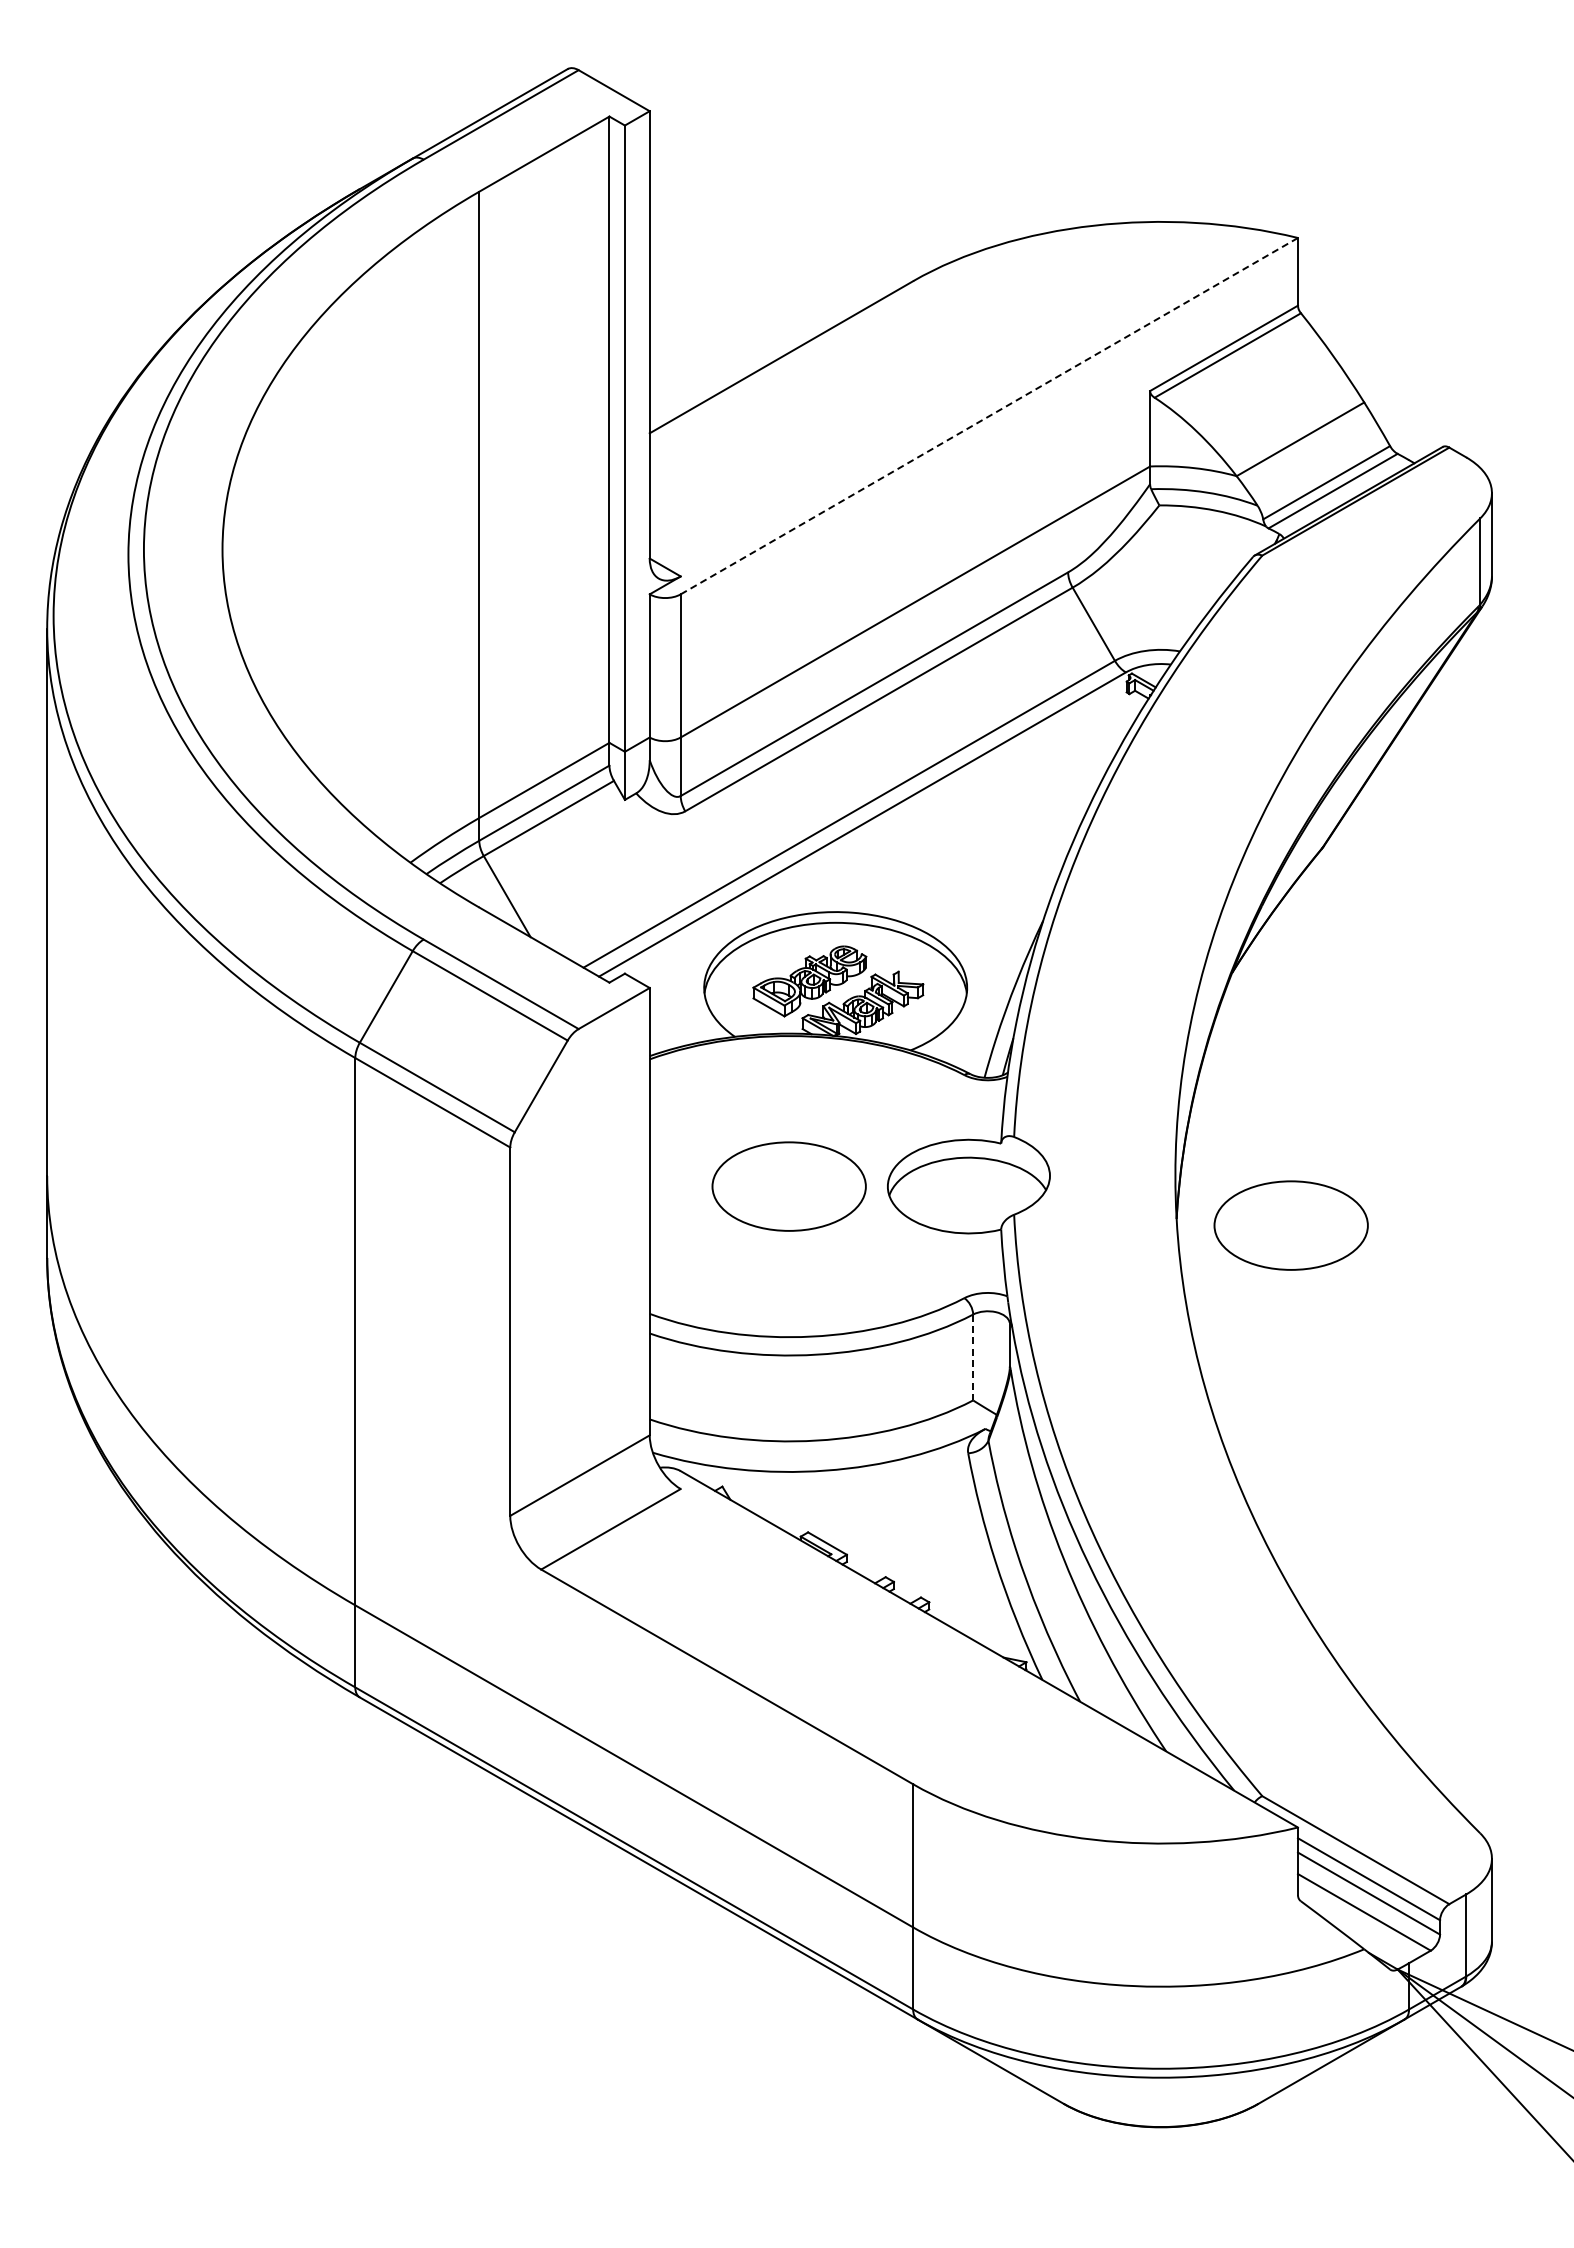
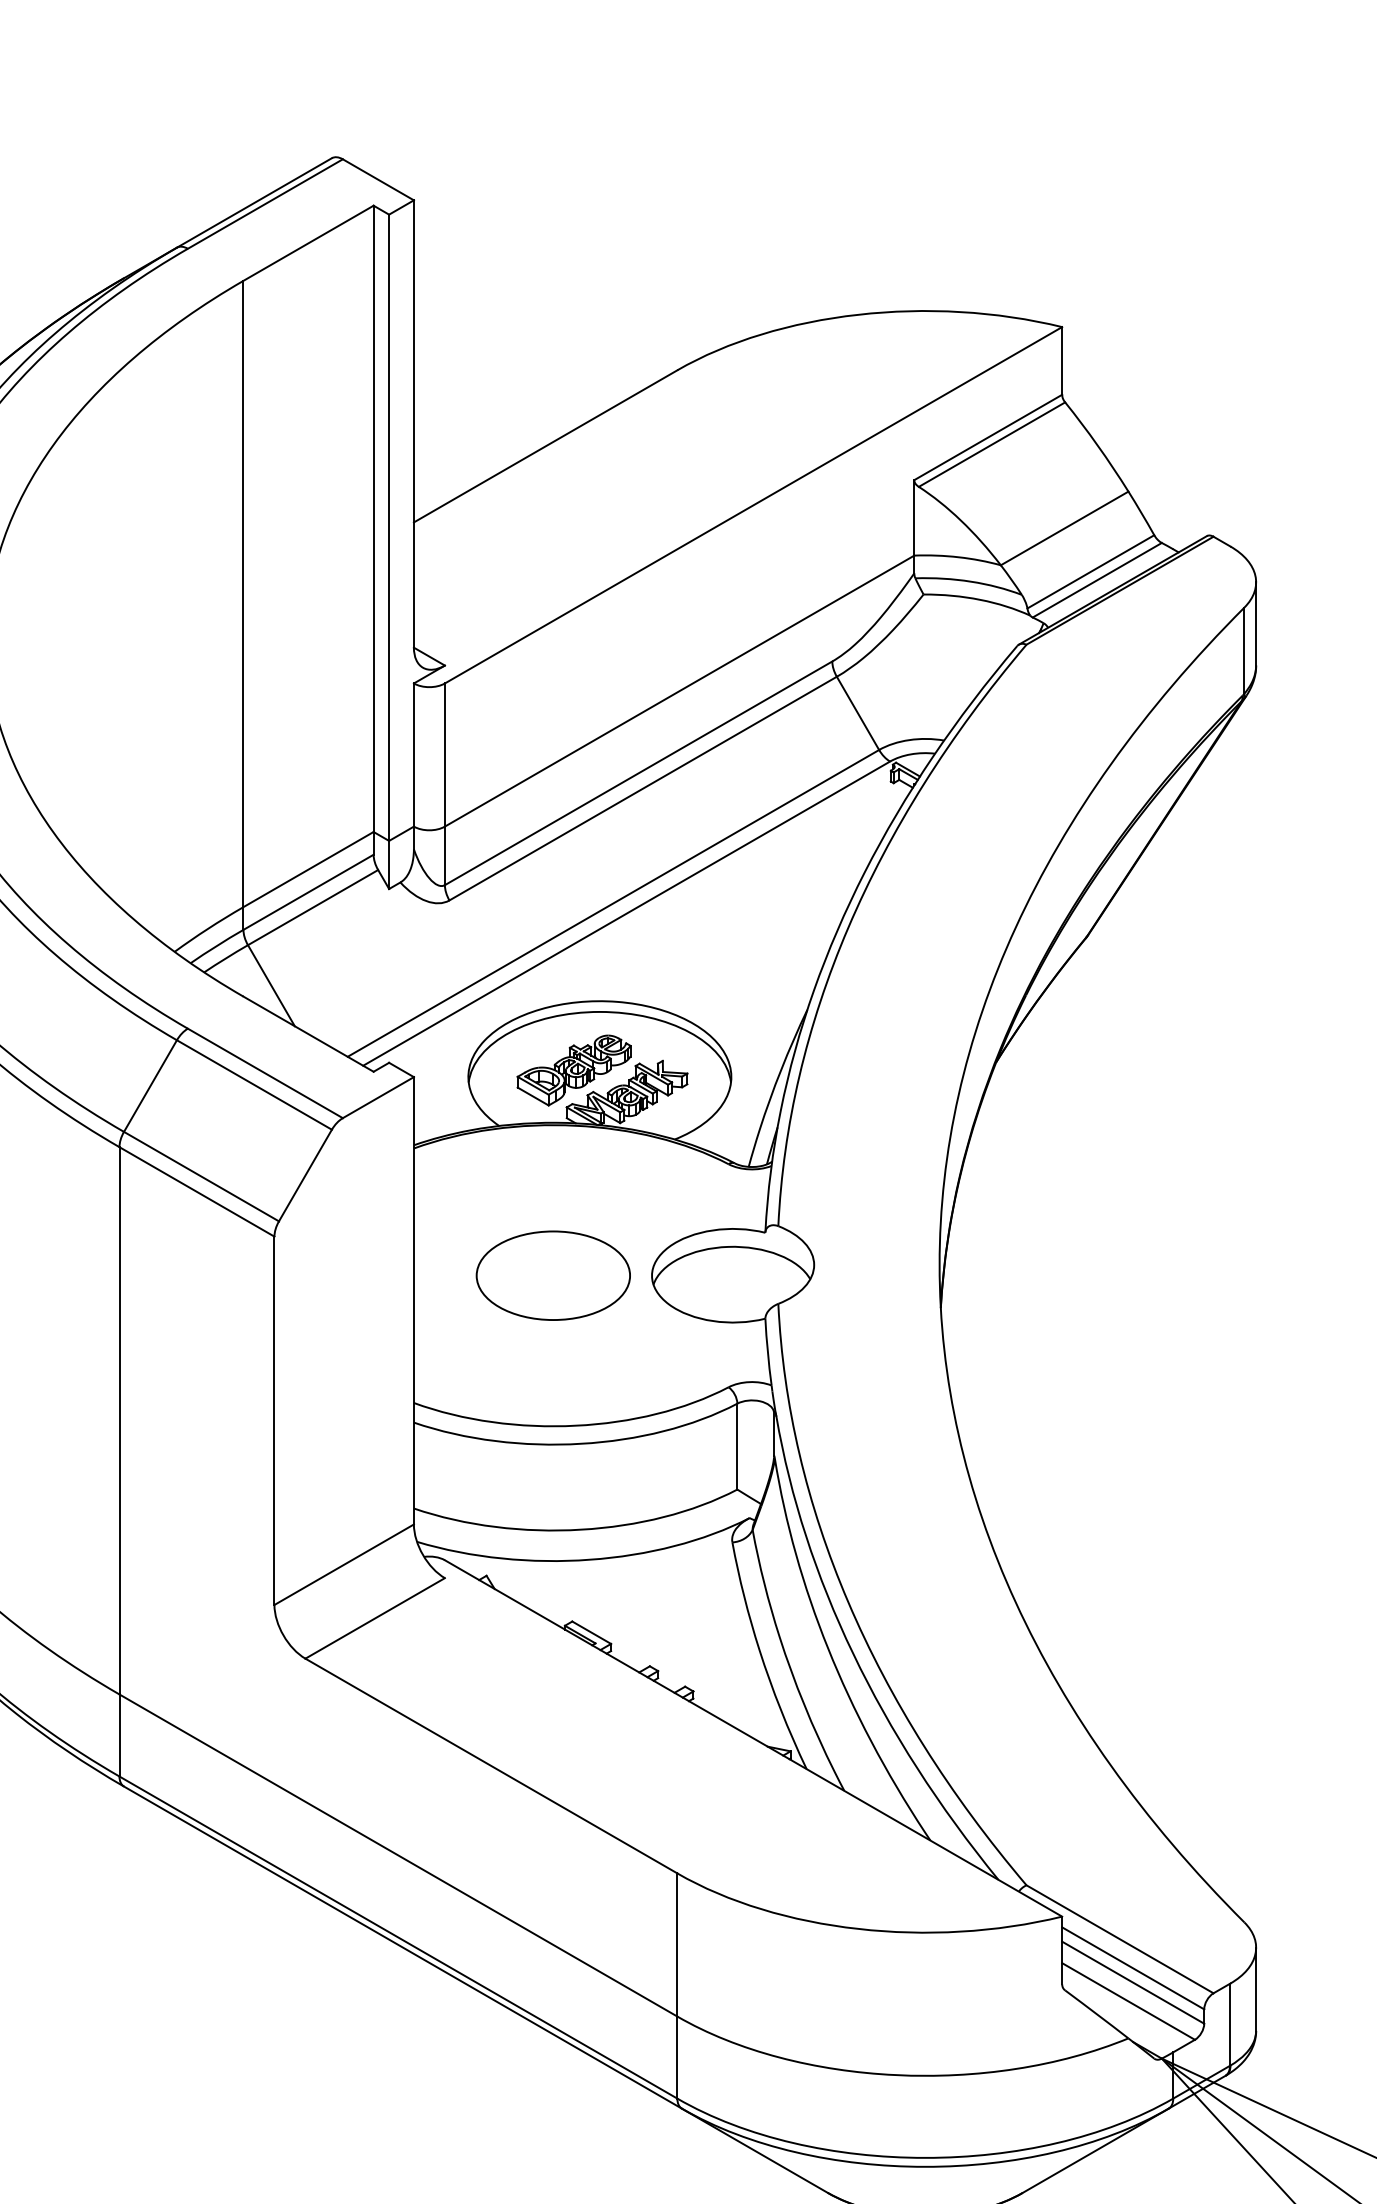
line: (989, 415) -> (753, 504), dashed -> solid
part: (1290, 1225) -> (1054, 1314), removed
line: (973, 1357) -> (737, 1446), dashed -> solid

